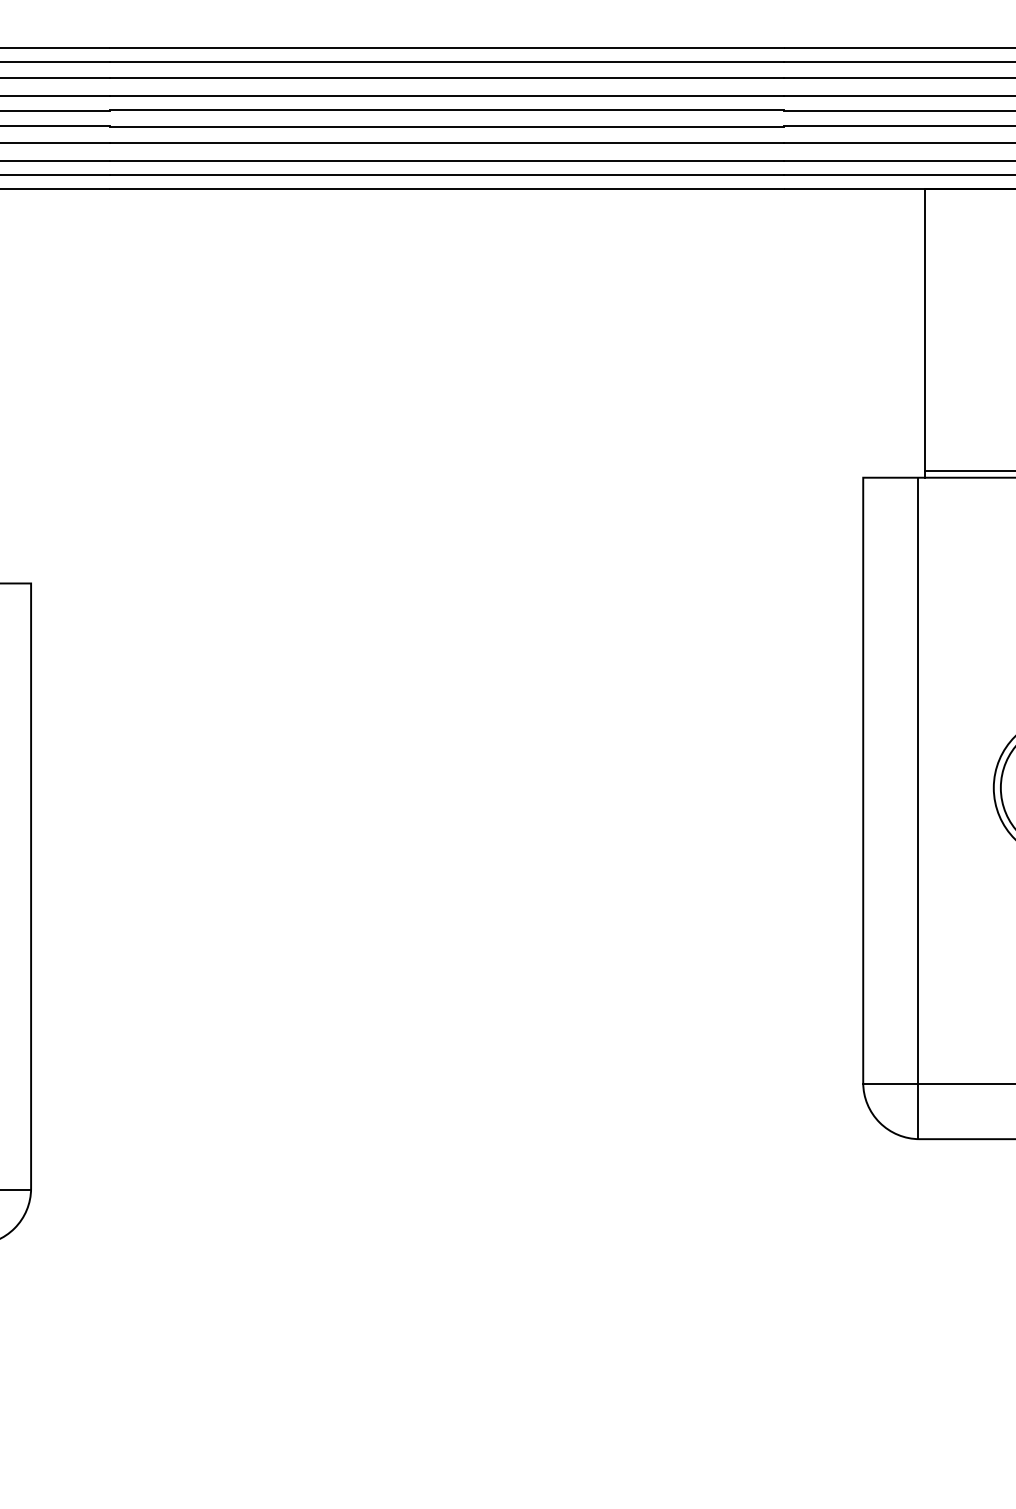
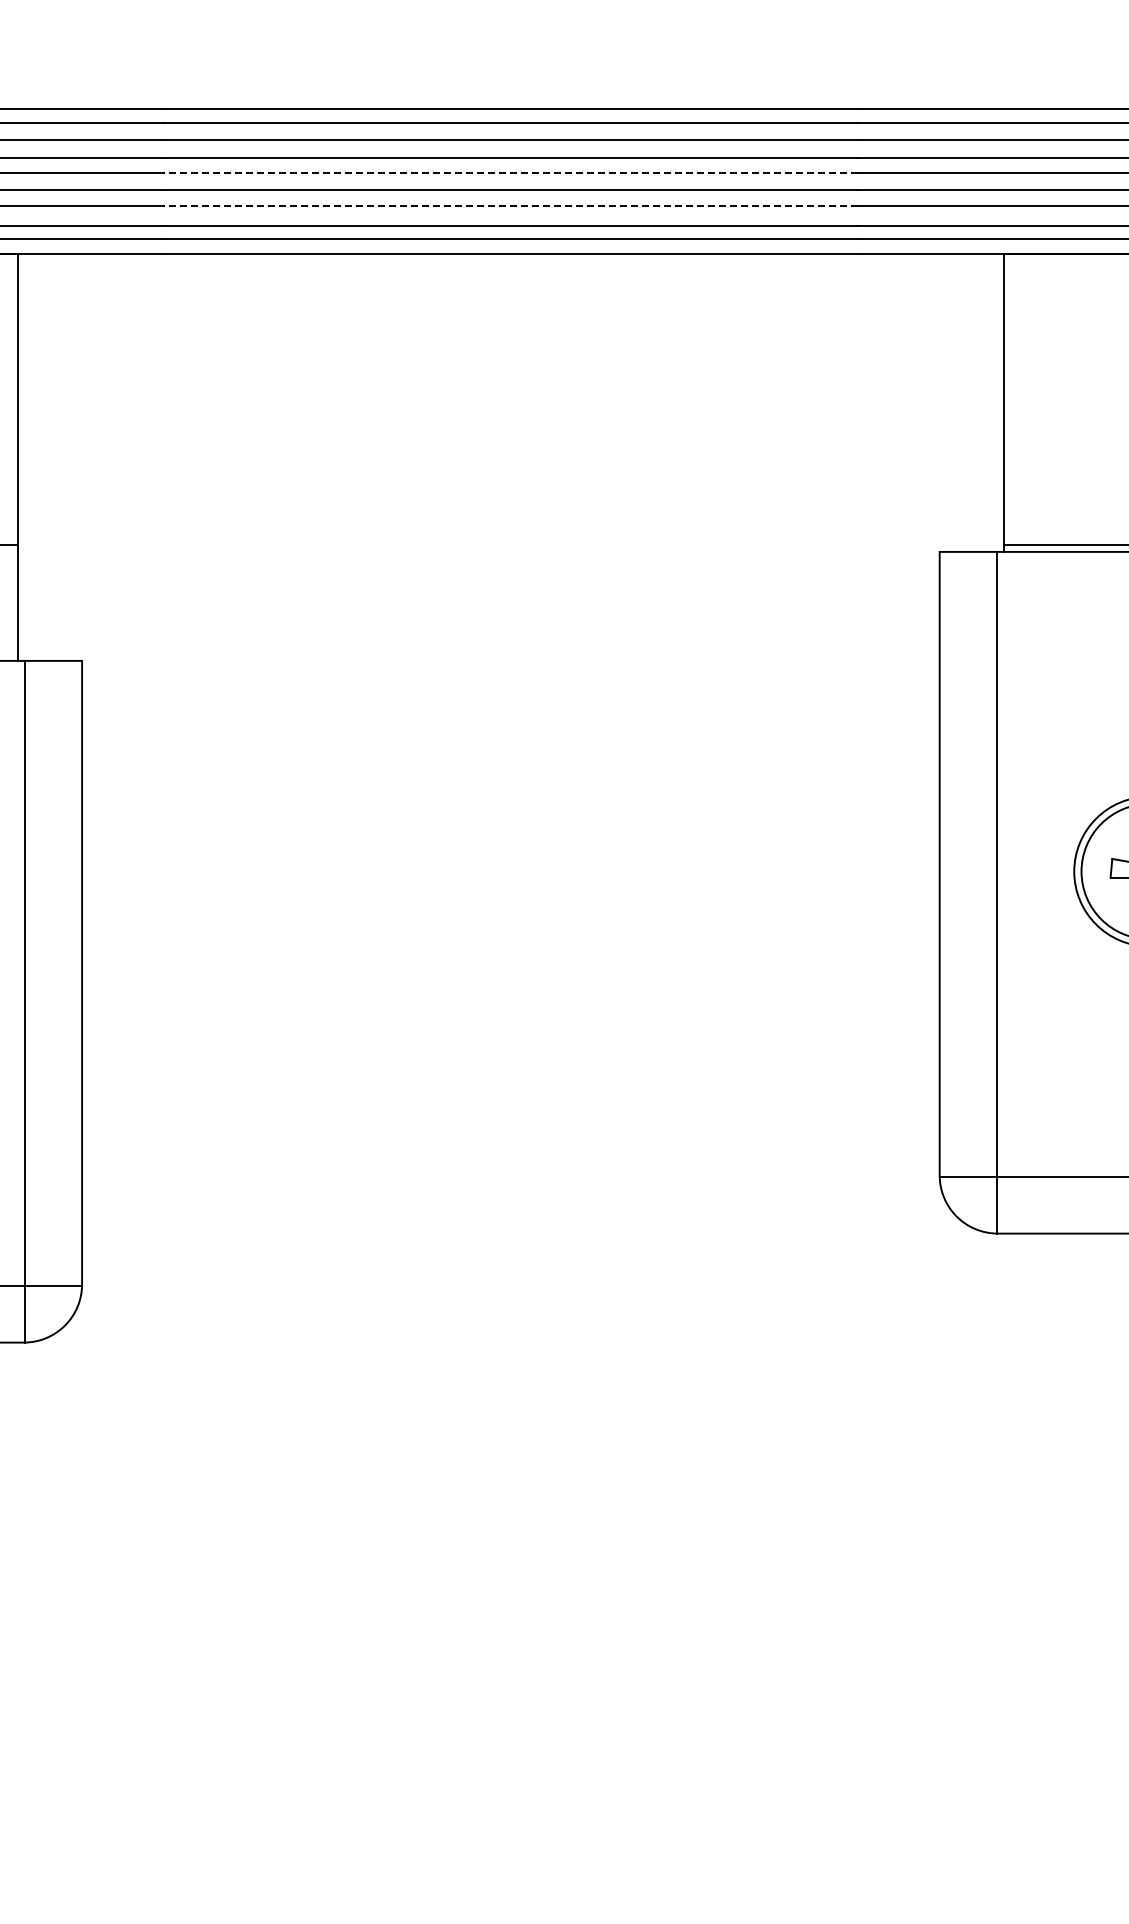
line: (446, 110) -> (510, 173), solid -> dashed
line: (446, 142) -> (510, 206), solid -> dashed

